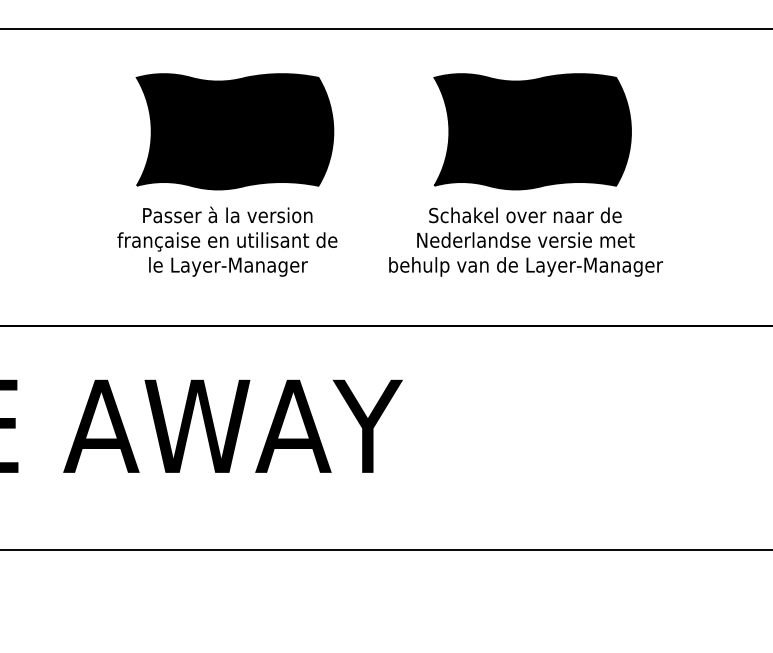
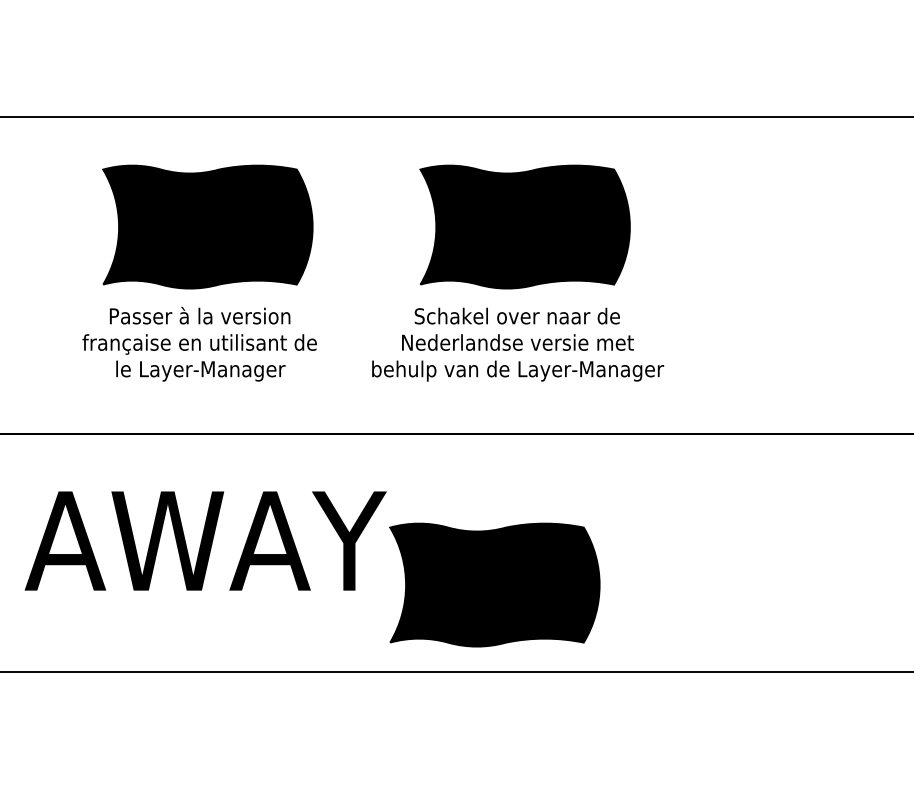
part: (503, 467) -> (494, 584), added

